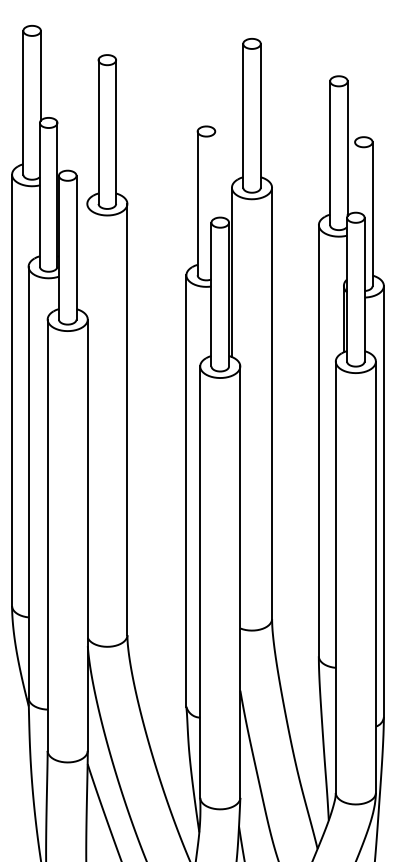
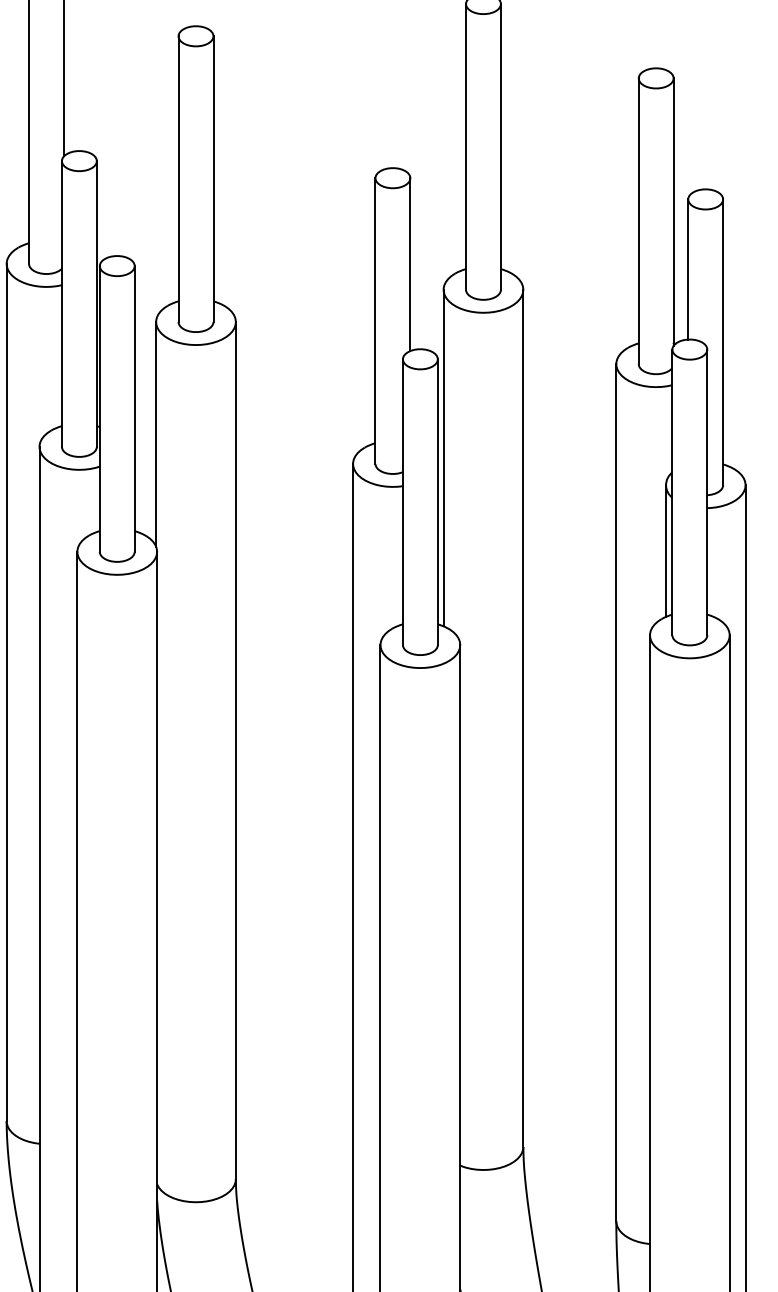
line: (215, 174) -> (410, 263), added
line: (355, 177) -> (689, 269), added
line: (87, 259) -> (156, 432), added

